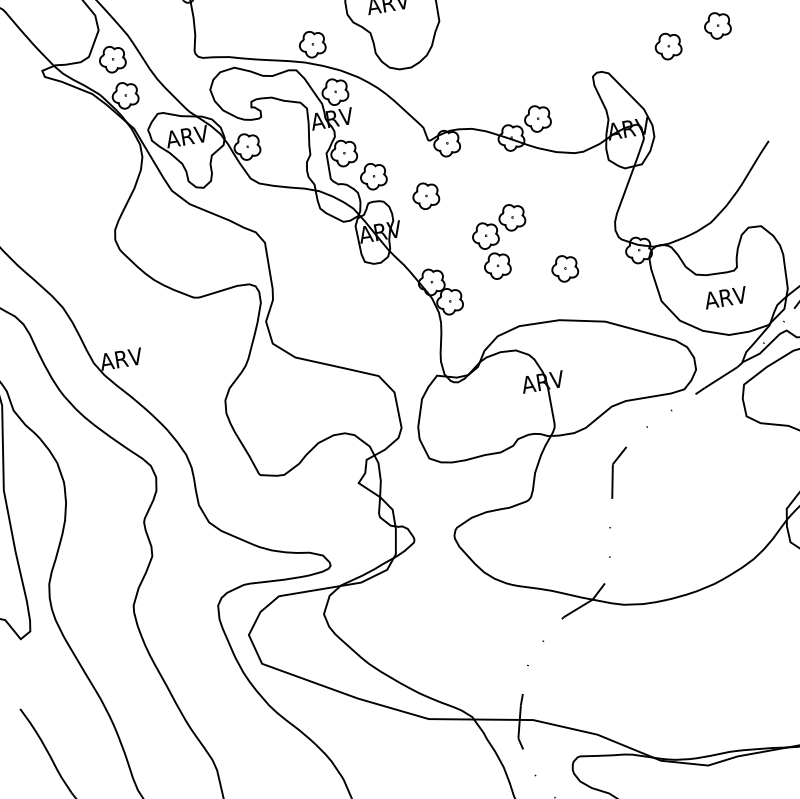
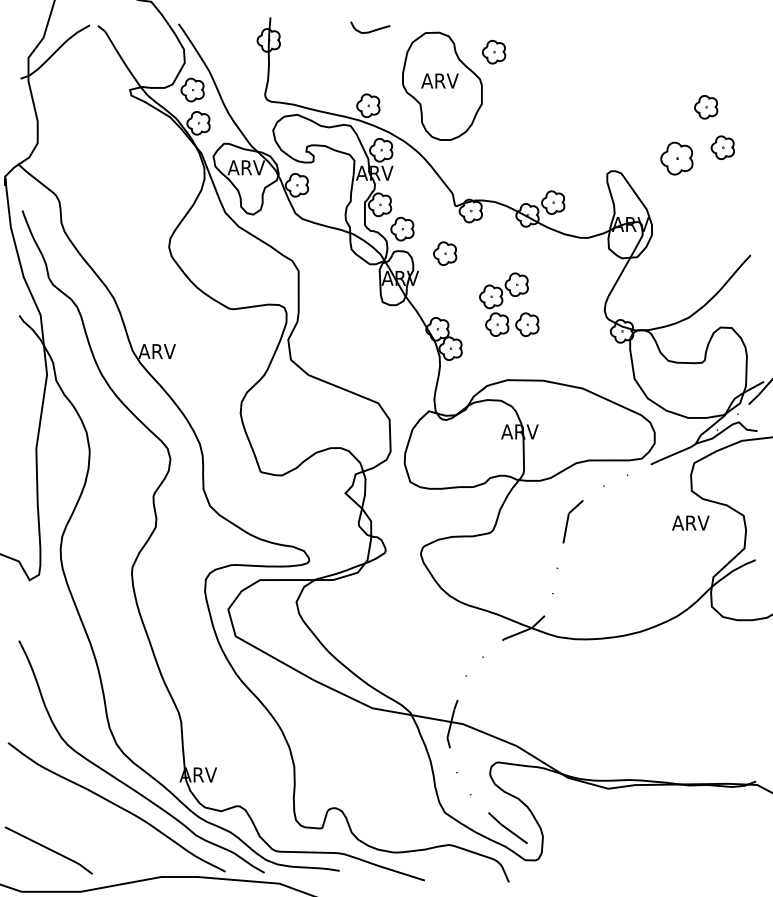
part: (668, 46) -> (677, 158), size x1.4
part: (565, 268) -> (527, 324), moved
text: (725, 297) -> (690, 522), moved

